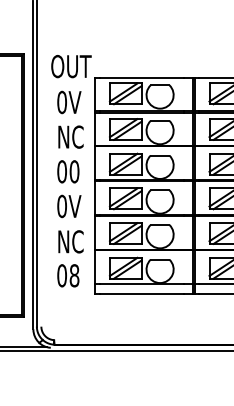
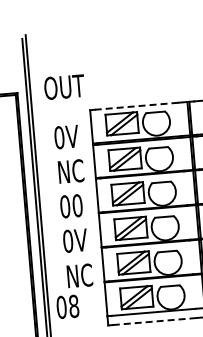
text: (71, 66) -> (64, 87), moved
line: (141, 77) -> (136, 106), solid -> dashed
text: (68, 275) -> (67, 306), moved
line: (142, 293) -> (155, 321), solid -> dashed

